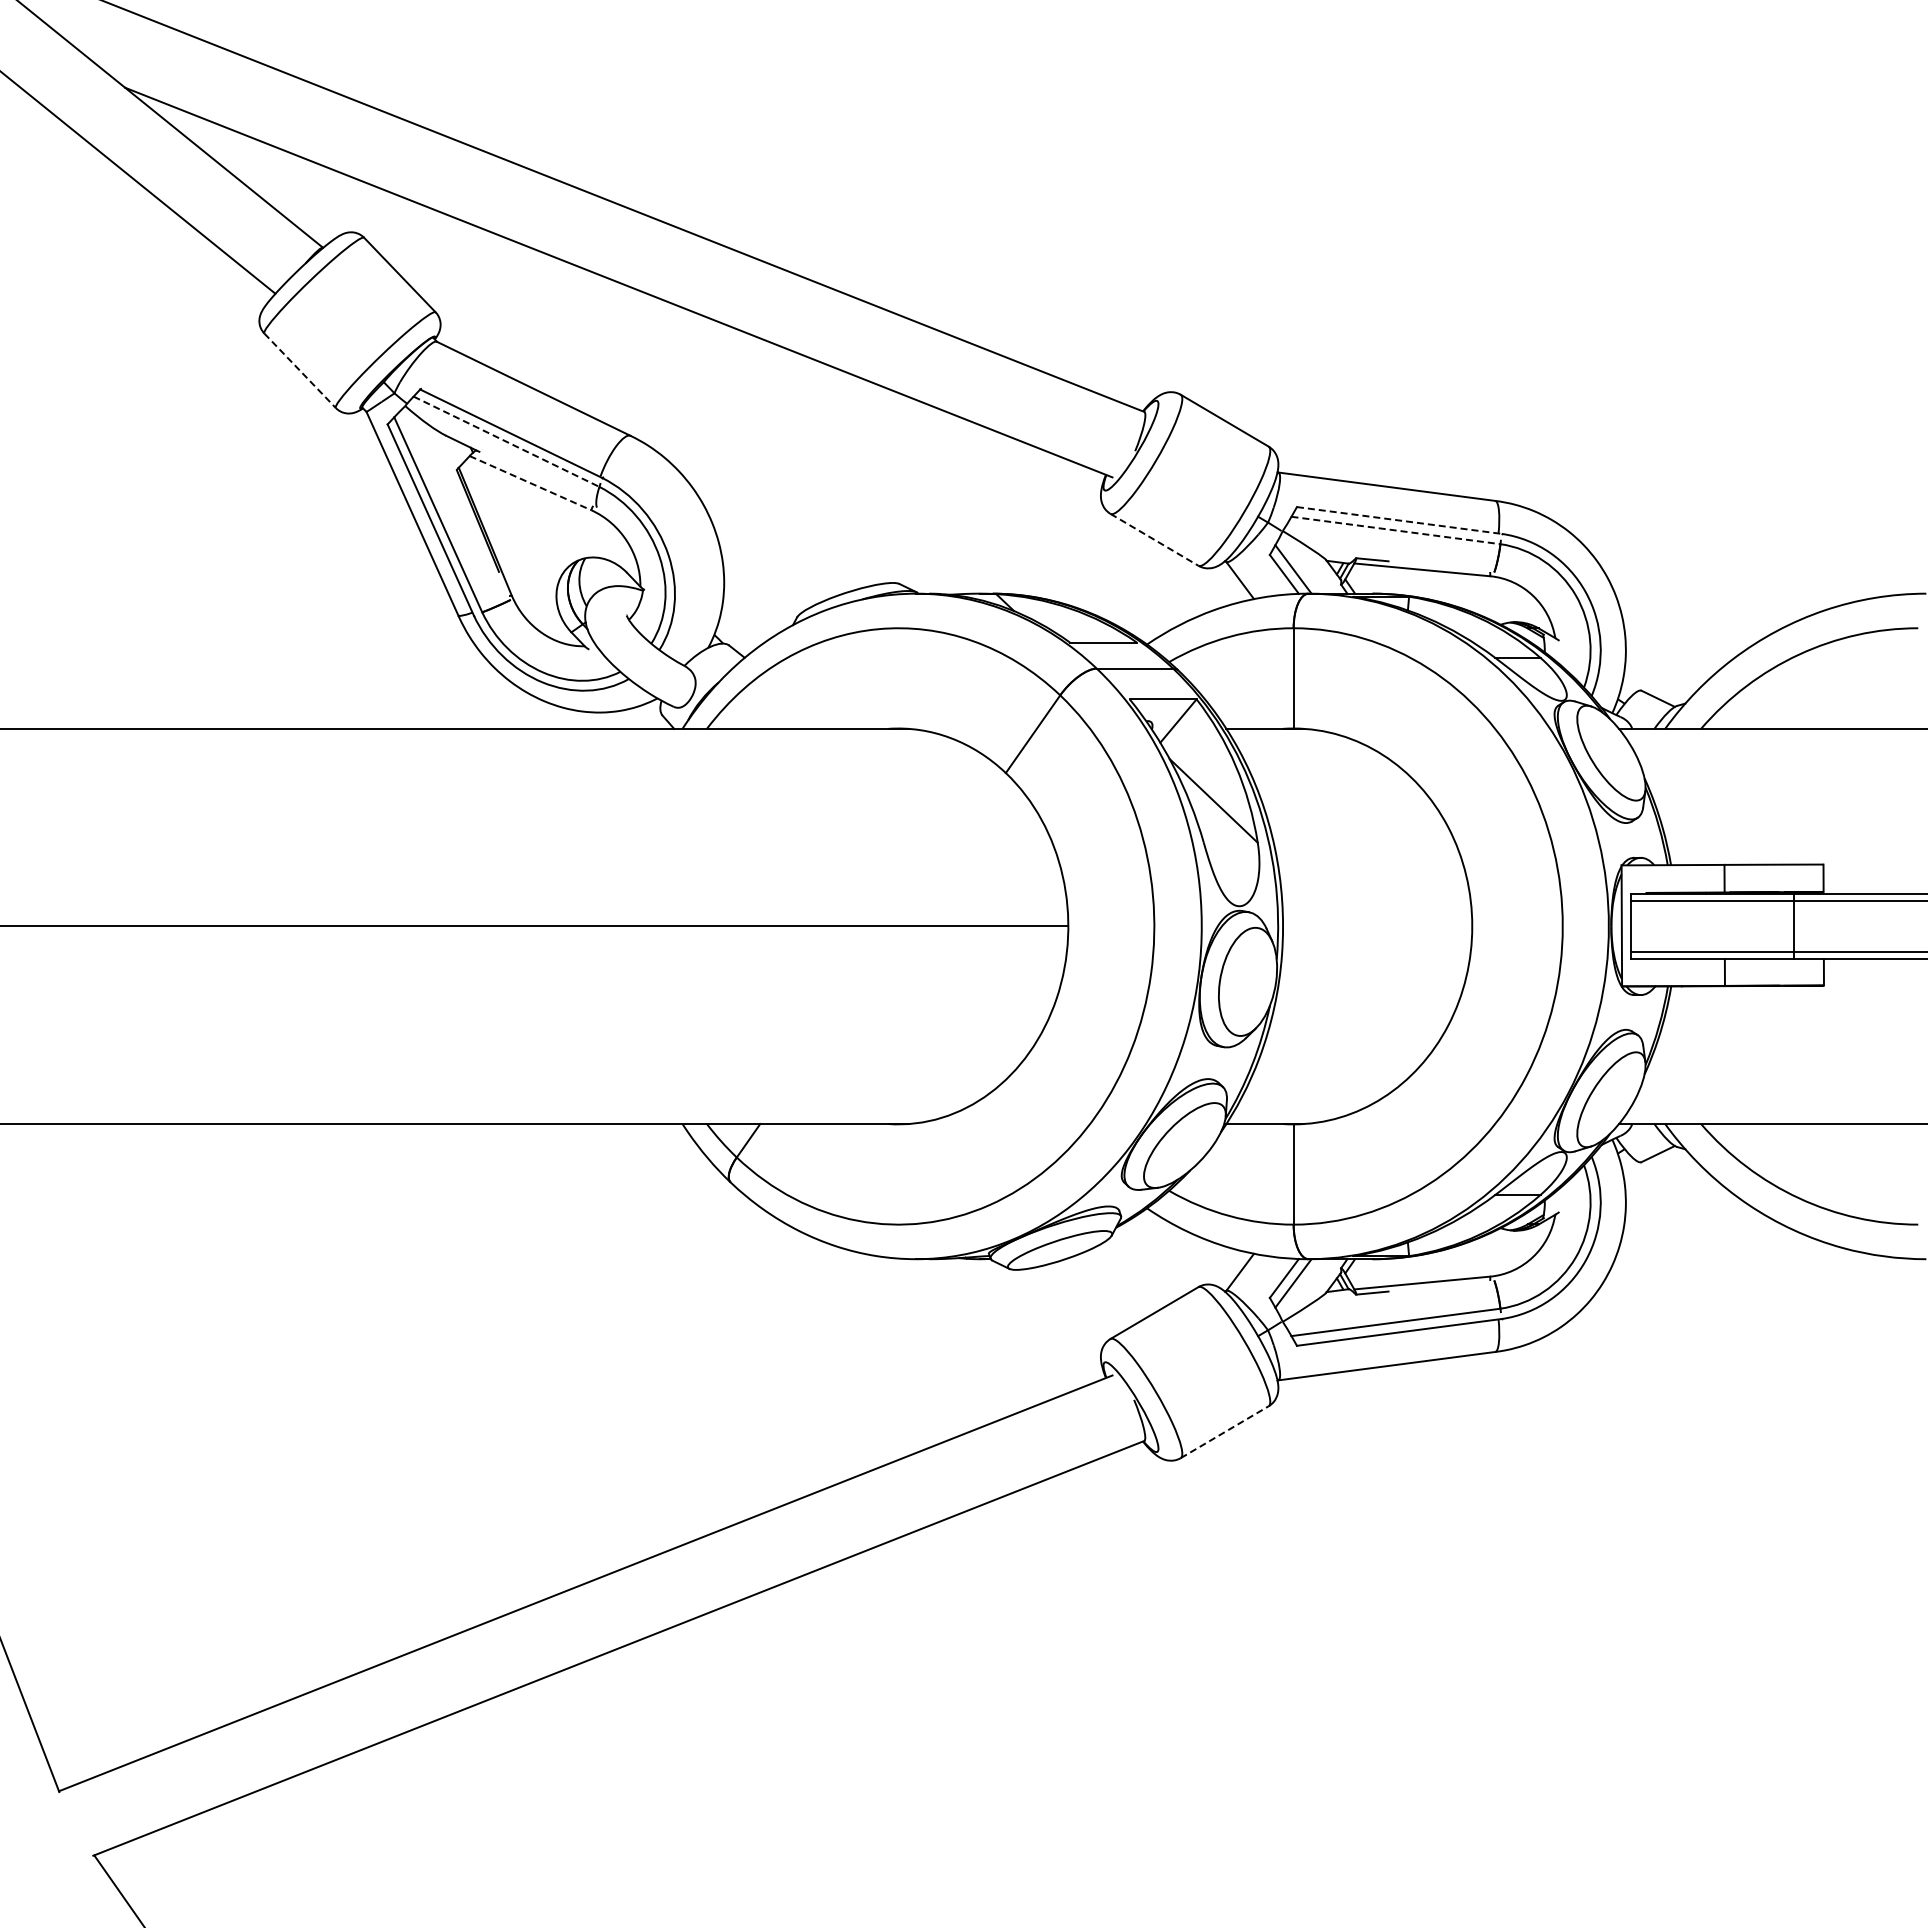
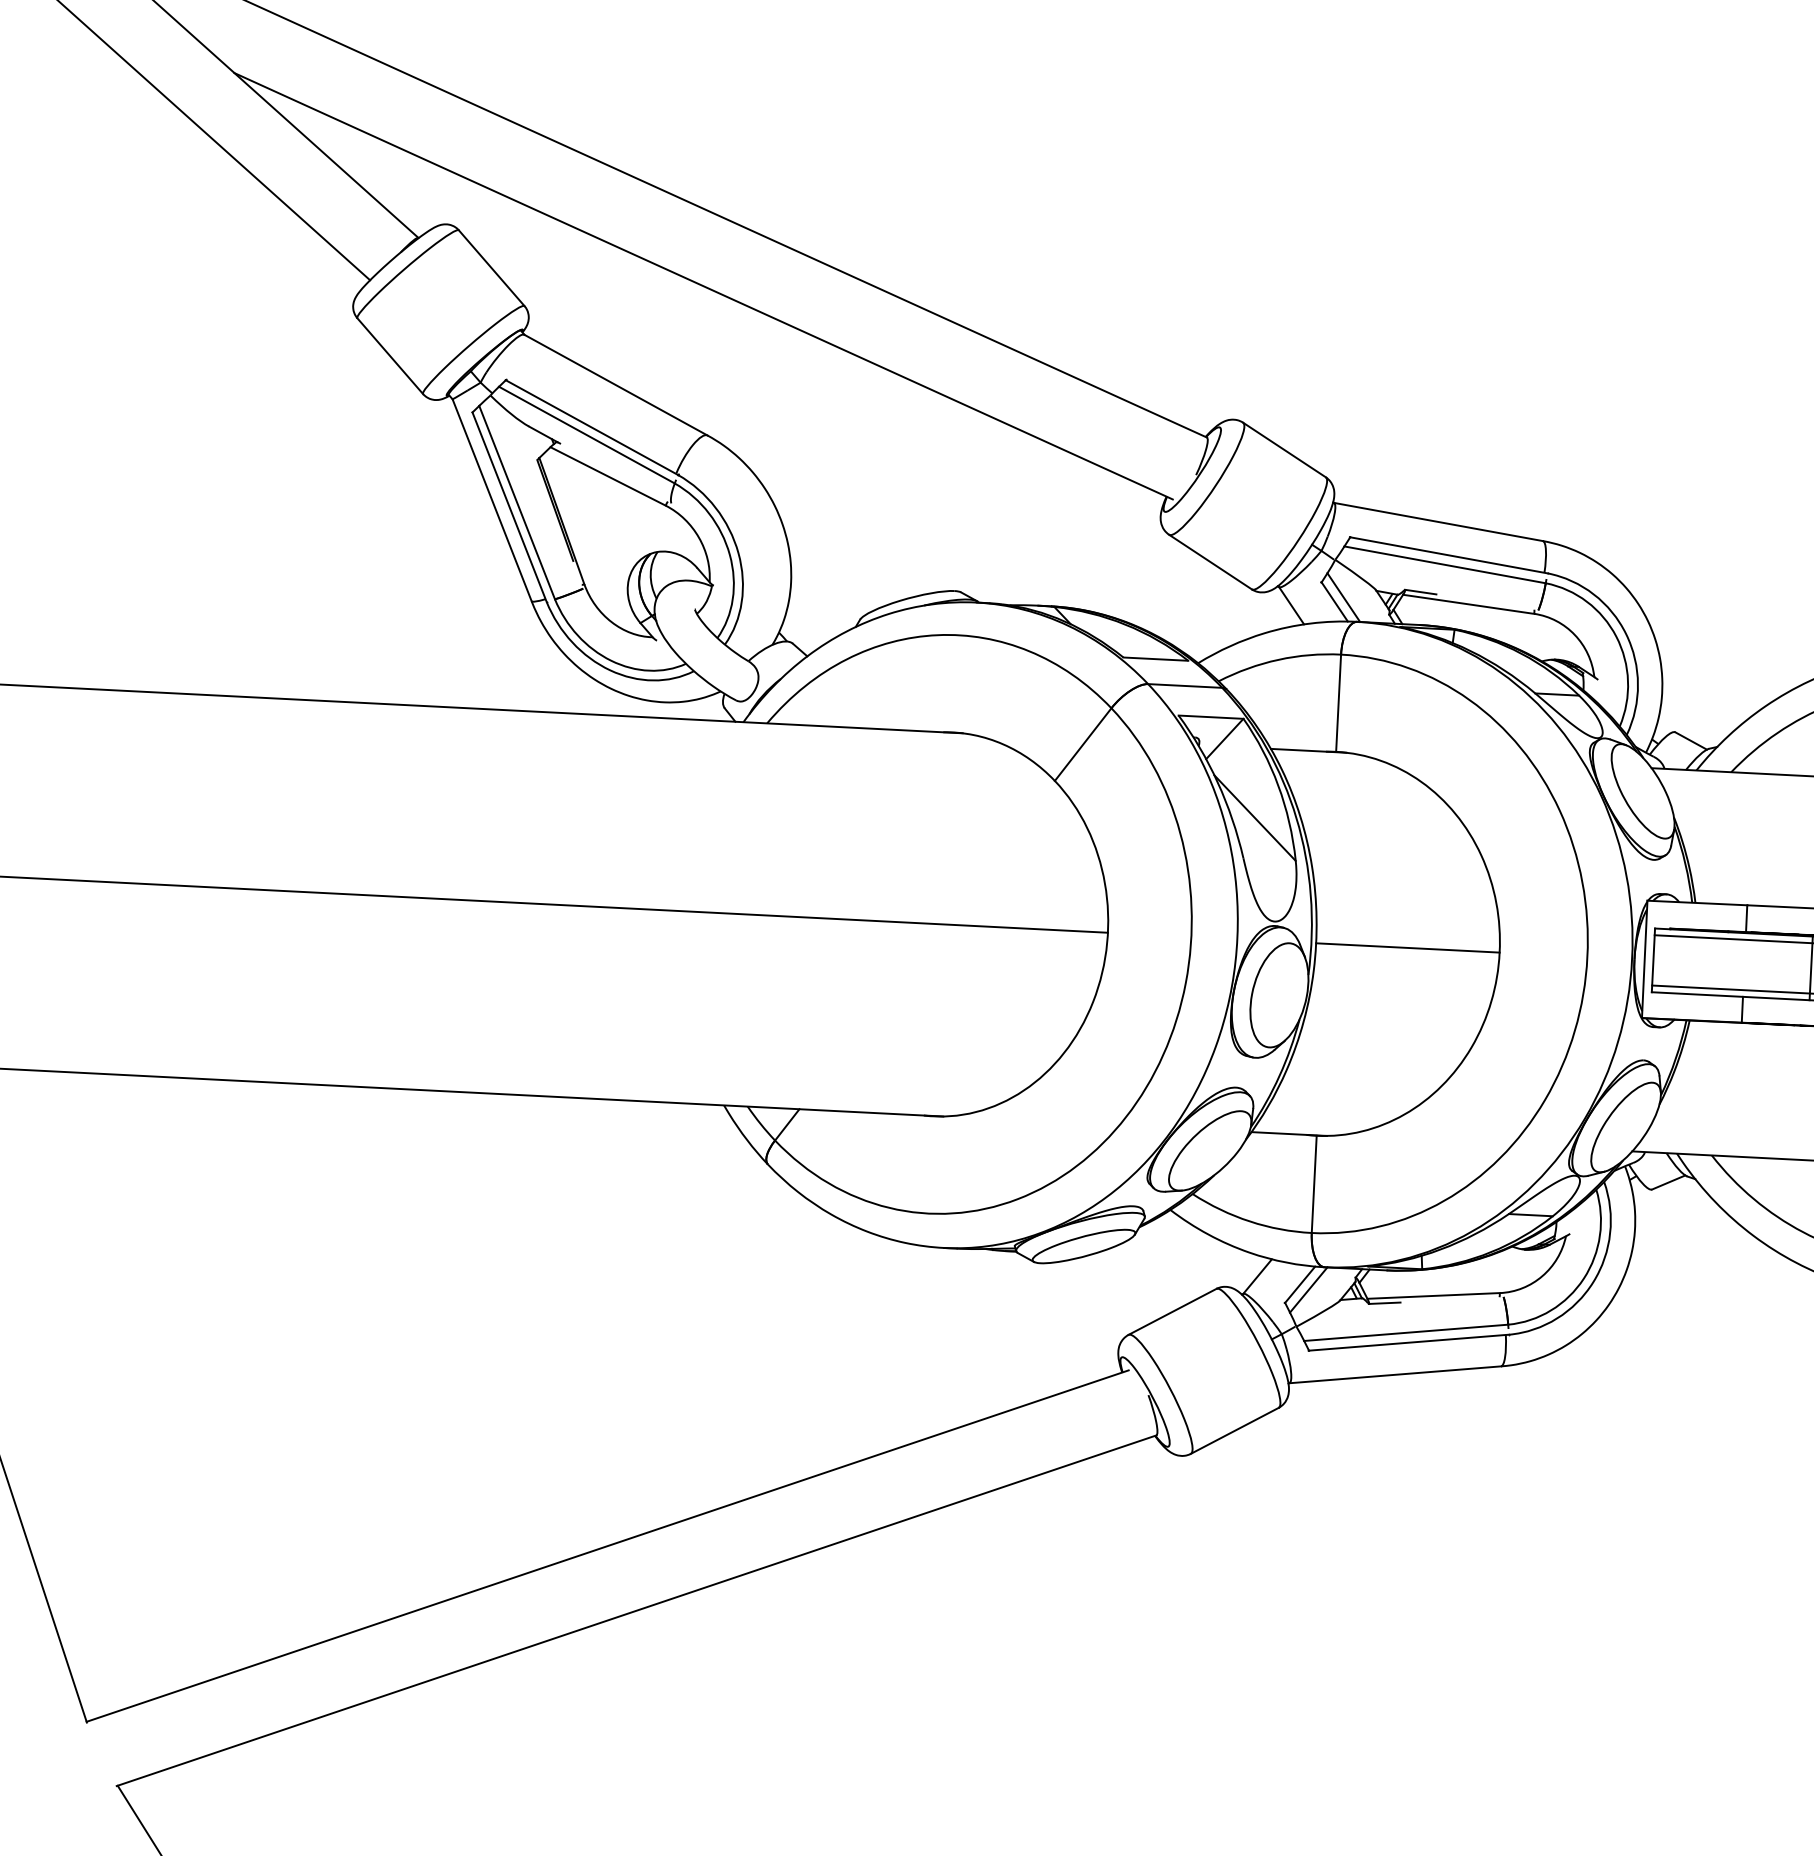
line: (300, 370) -> (390, 355), dashed -> solid
line: (506, 441) -> (586, 434), dashed -> solid
line: (530, 483) -> (608, 476), dashed -> solid
line: (1399, 520) -> (1449, 555), dashed -> solid
line: (1396, 530) -> (1445, 564), dashed -> solid
line: (1154, 540) -> (1210, 562), dashed -> solid
line: (1377, 926) -> (1407, 947), added
line: (1225, 1431) -> (1235, 1430), dashed -> solid

